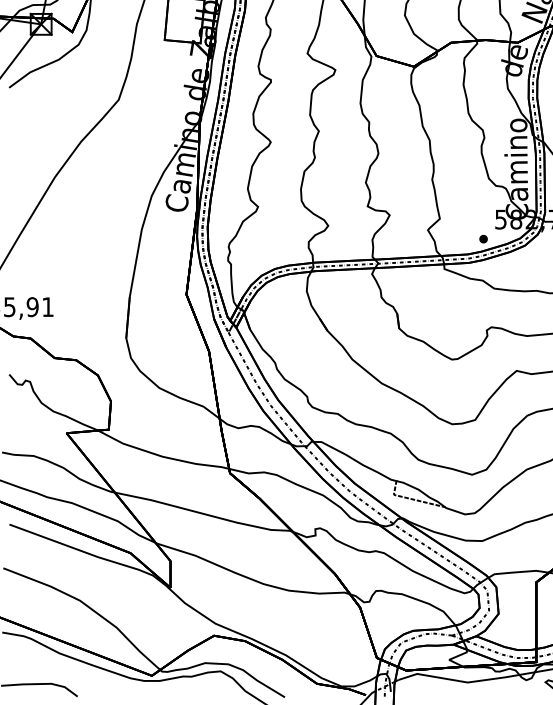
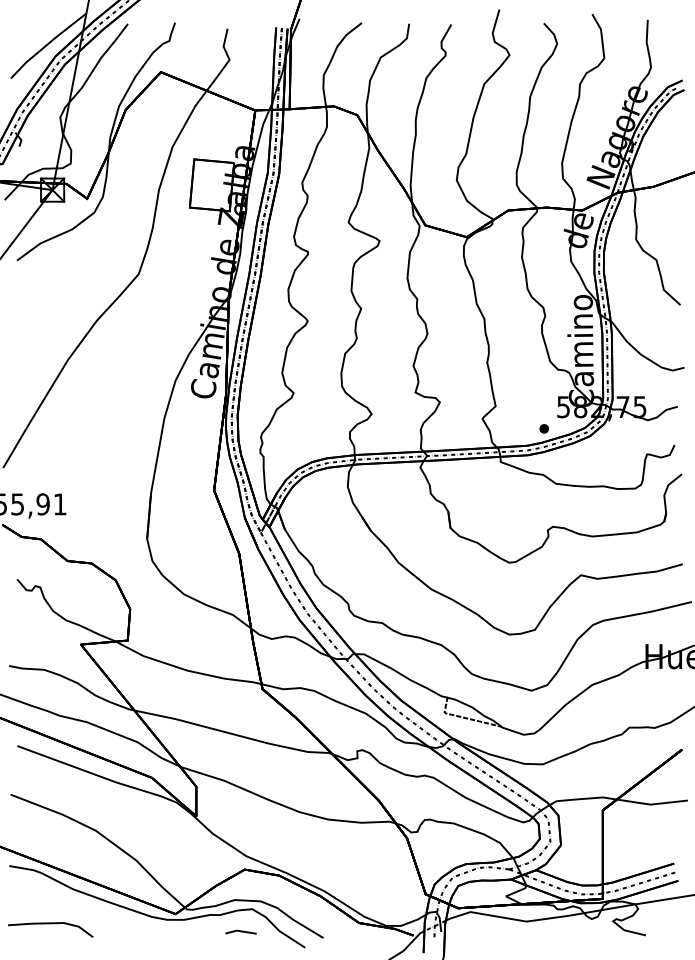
line: (210, 691) -> (240, 931), added

